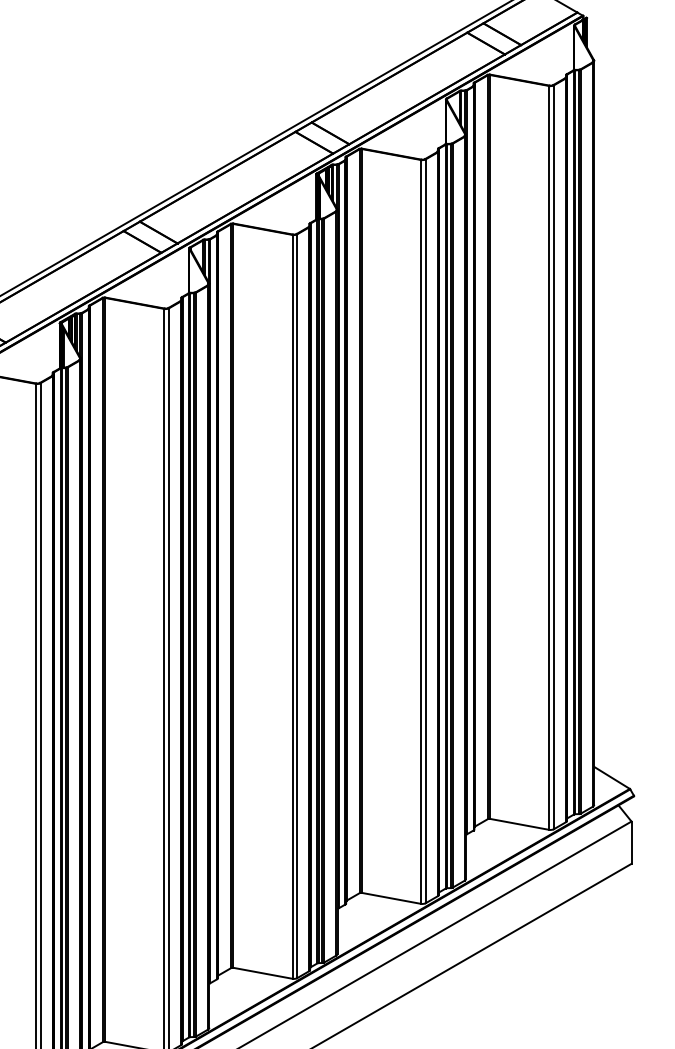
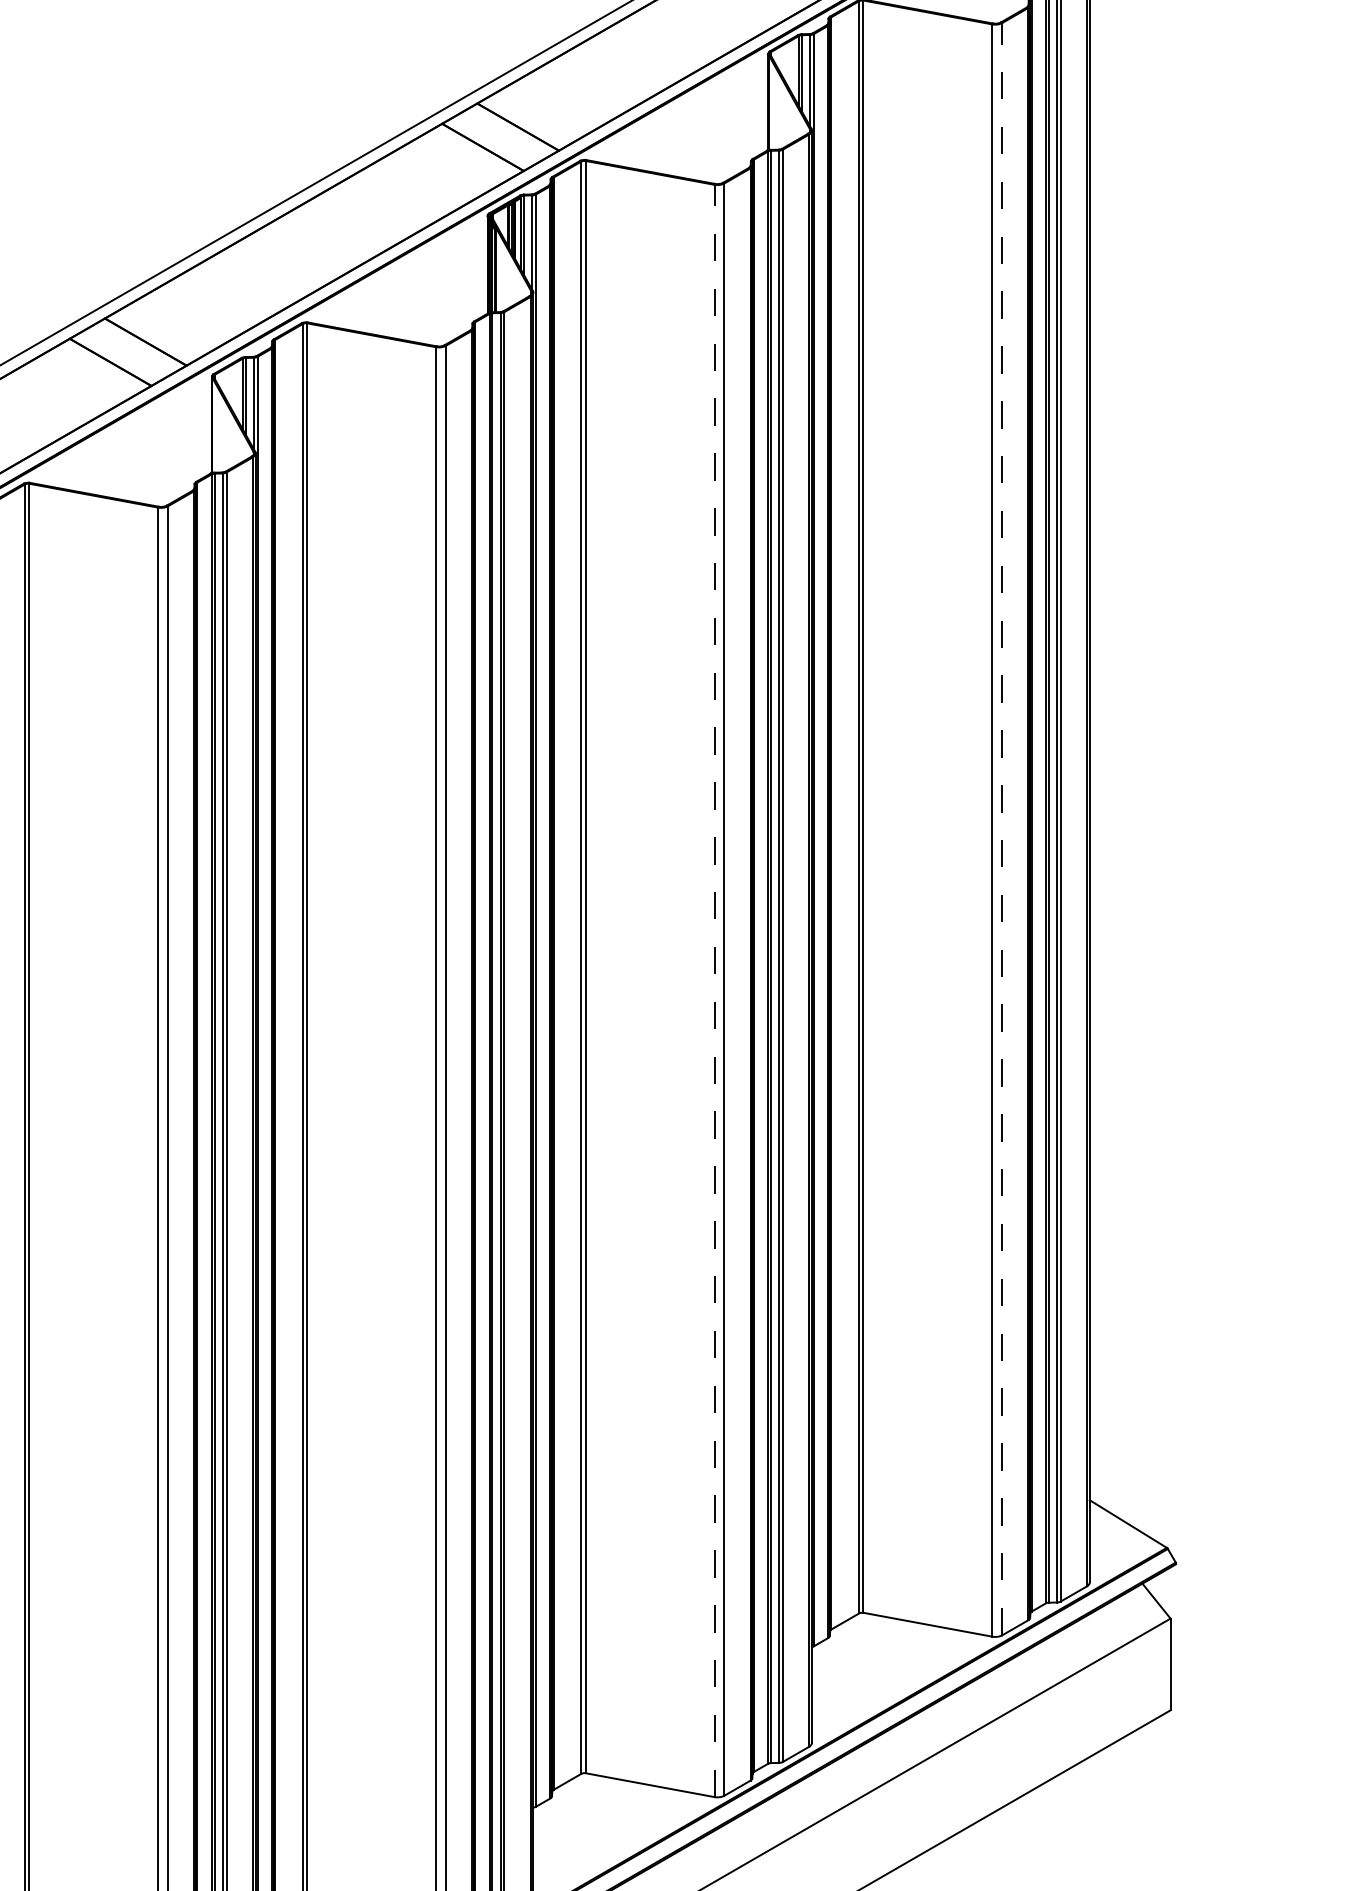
line: (553, 457) -> (1001, 829), solid -> dashed
line: (421, 531) -> (715, 989), solid -> dashed

